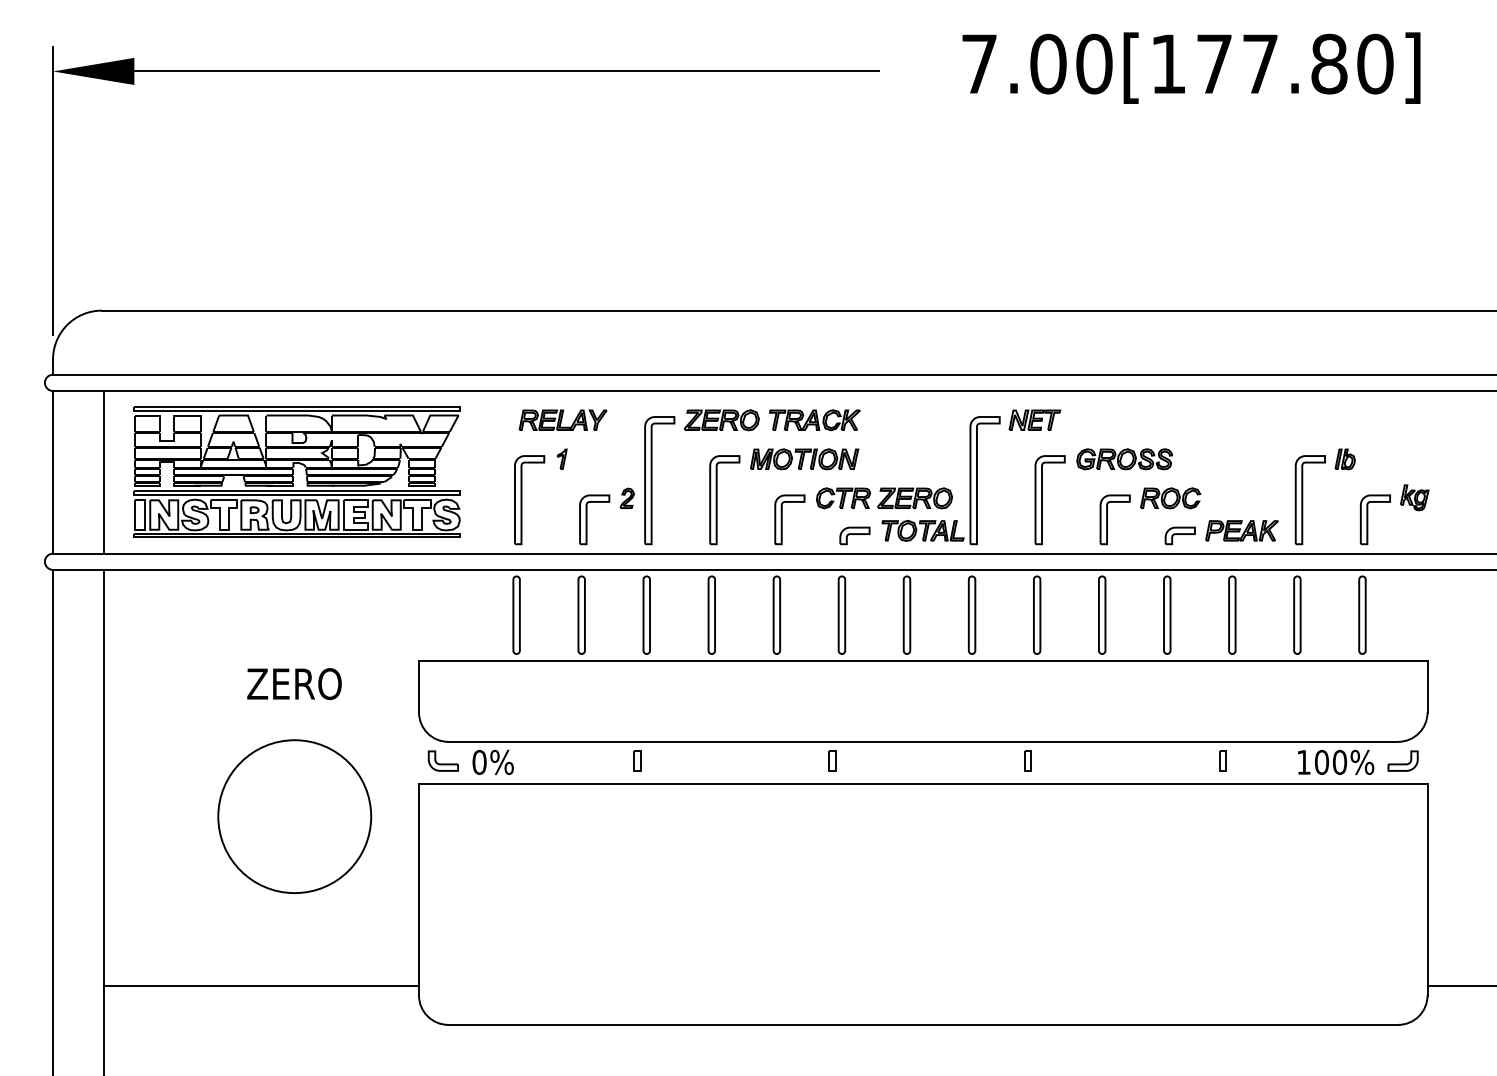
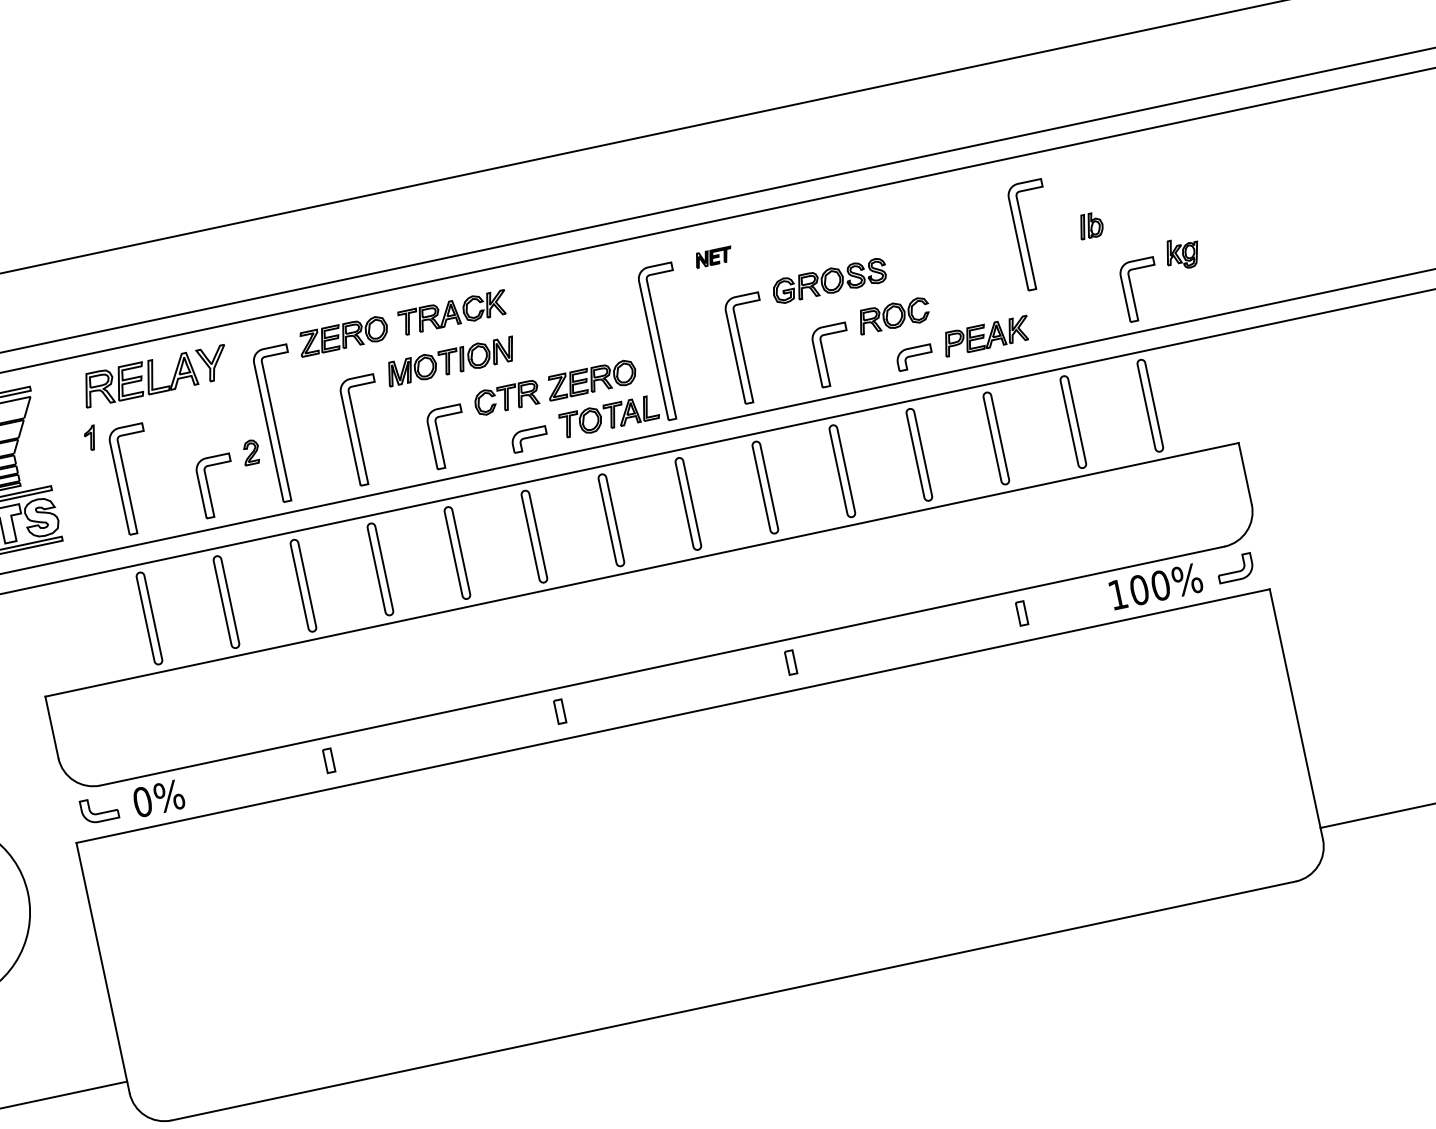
part: (562, 419) -> (154, 375), size x1.4
part: (1034, 419) -> (713, 256), size x0.6
part: (561, 458) -> (89, 437), moved
part: (1309, 500) -> (1033, 235), moved

